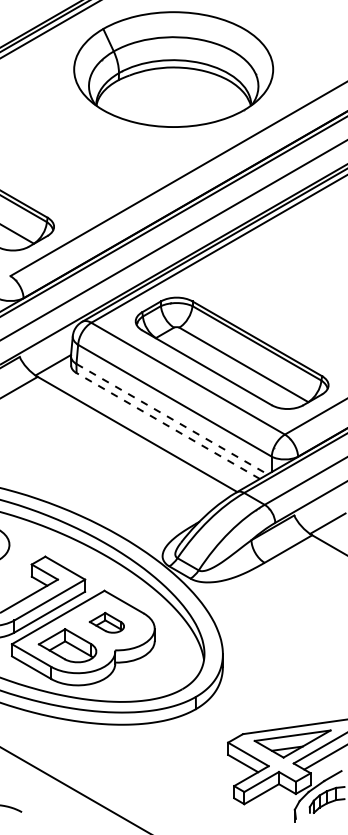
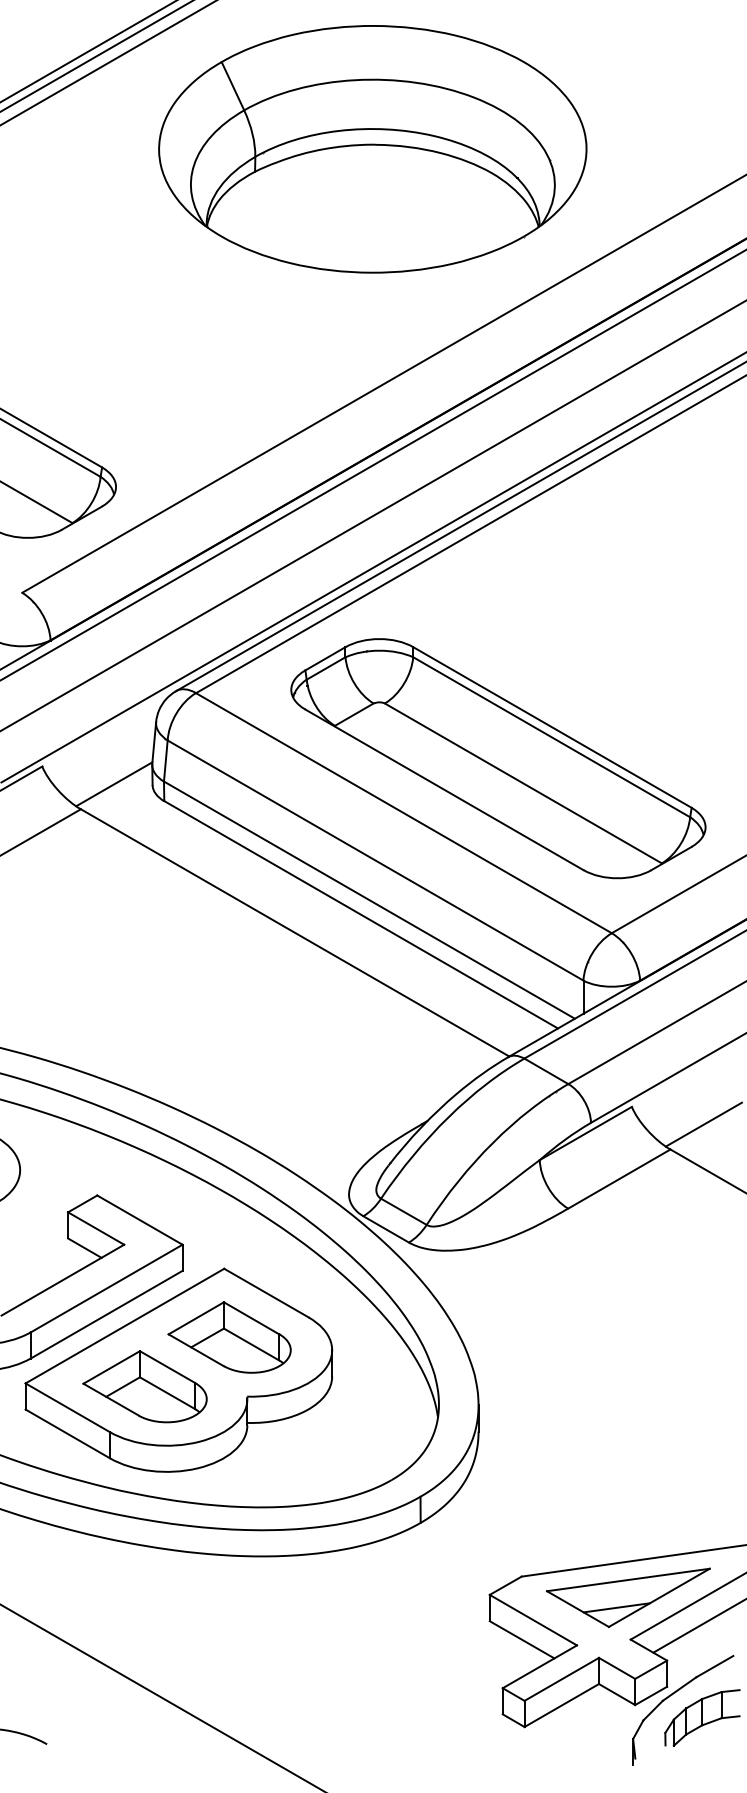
line: (172, 419) -> (370, 900), dashed -> solid
line: (168, 426) -> (361, 915), dashed -> solid
part: (106, 622) -> (228, 1336), size x1.67

